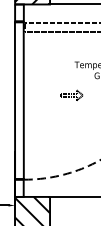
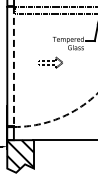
part: (71, 95) -> (50, 62), size x1.4
line: (23, 100) -> (13, 66), solid -> dashed

